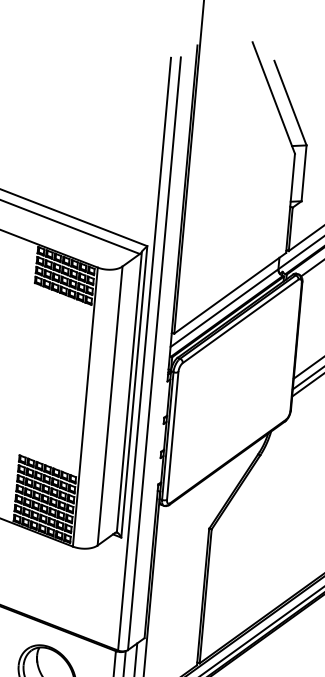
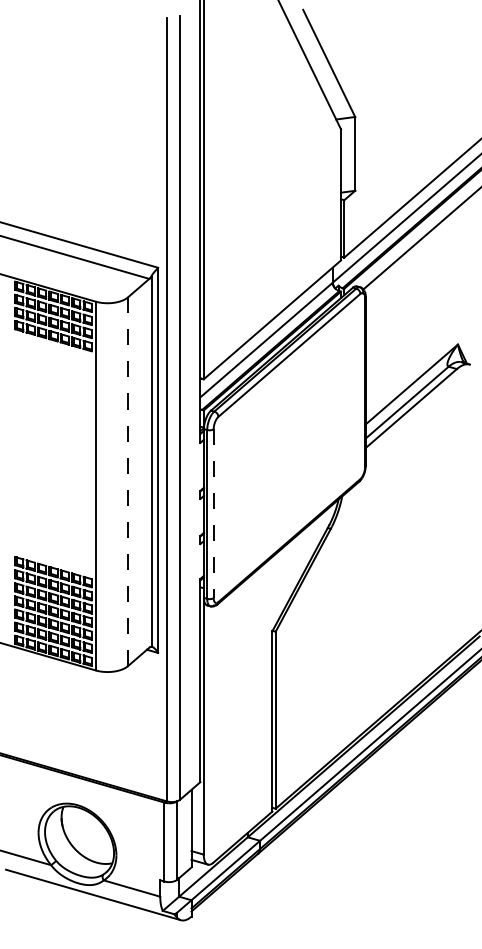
line: (110, 406) -> (128, 482), solid -> dashed
line: (172, 436) -> (213, 514), solid -> dashed

